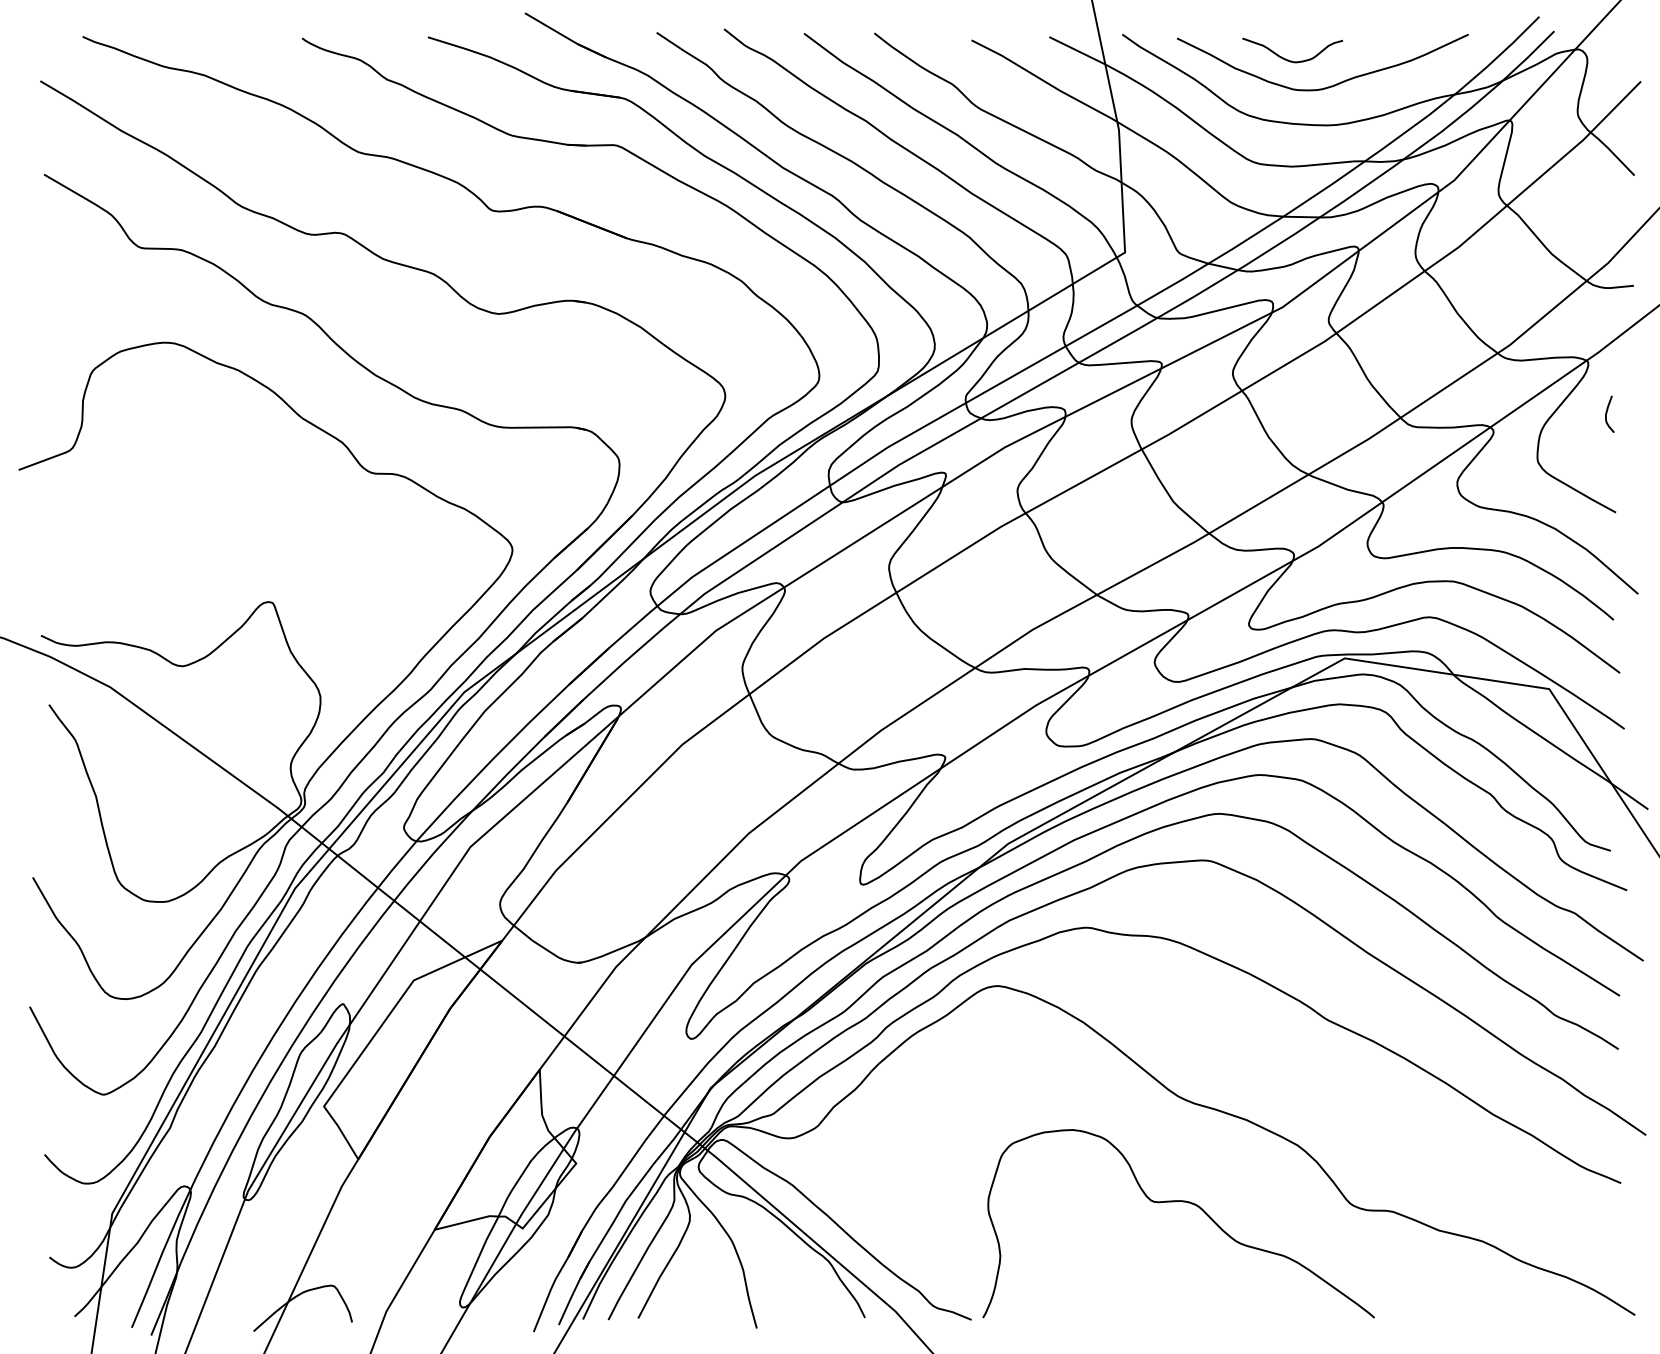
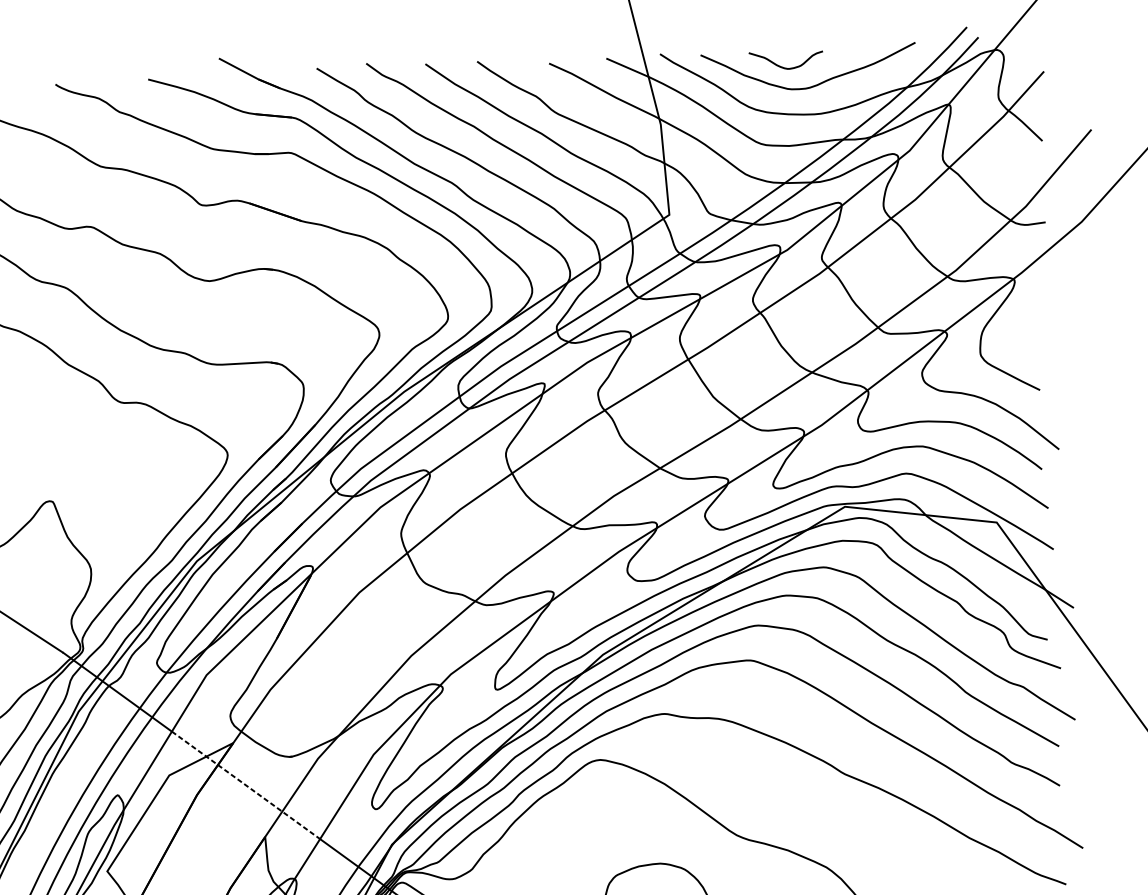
curve: (1607, 413) -> (1030, 317), removed
line: (517, 998) -> (246, 785), solid -> dashed

